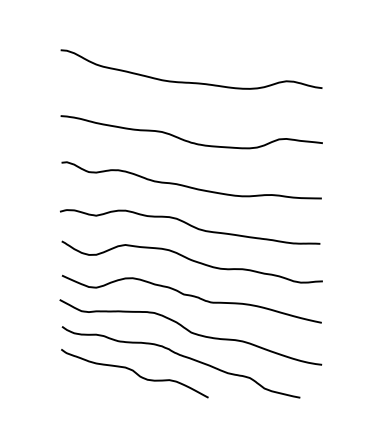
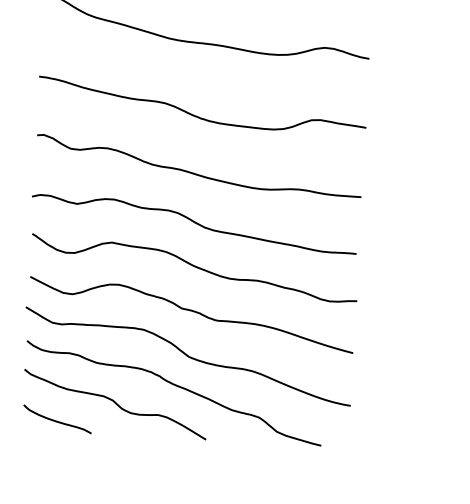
curve: (89, 388) -> (57, 420), added

